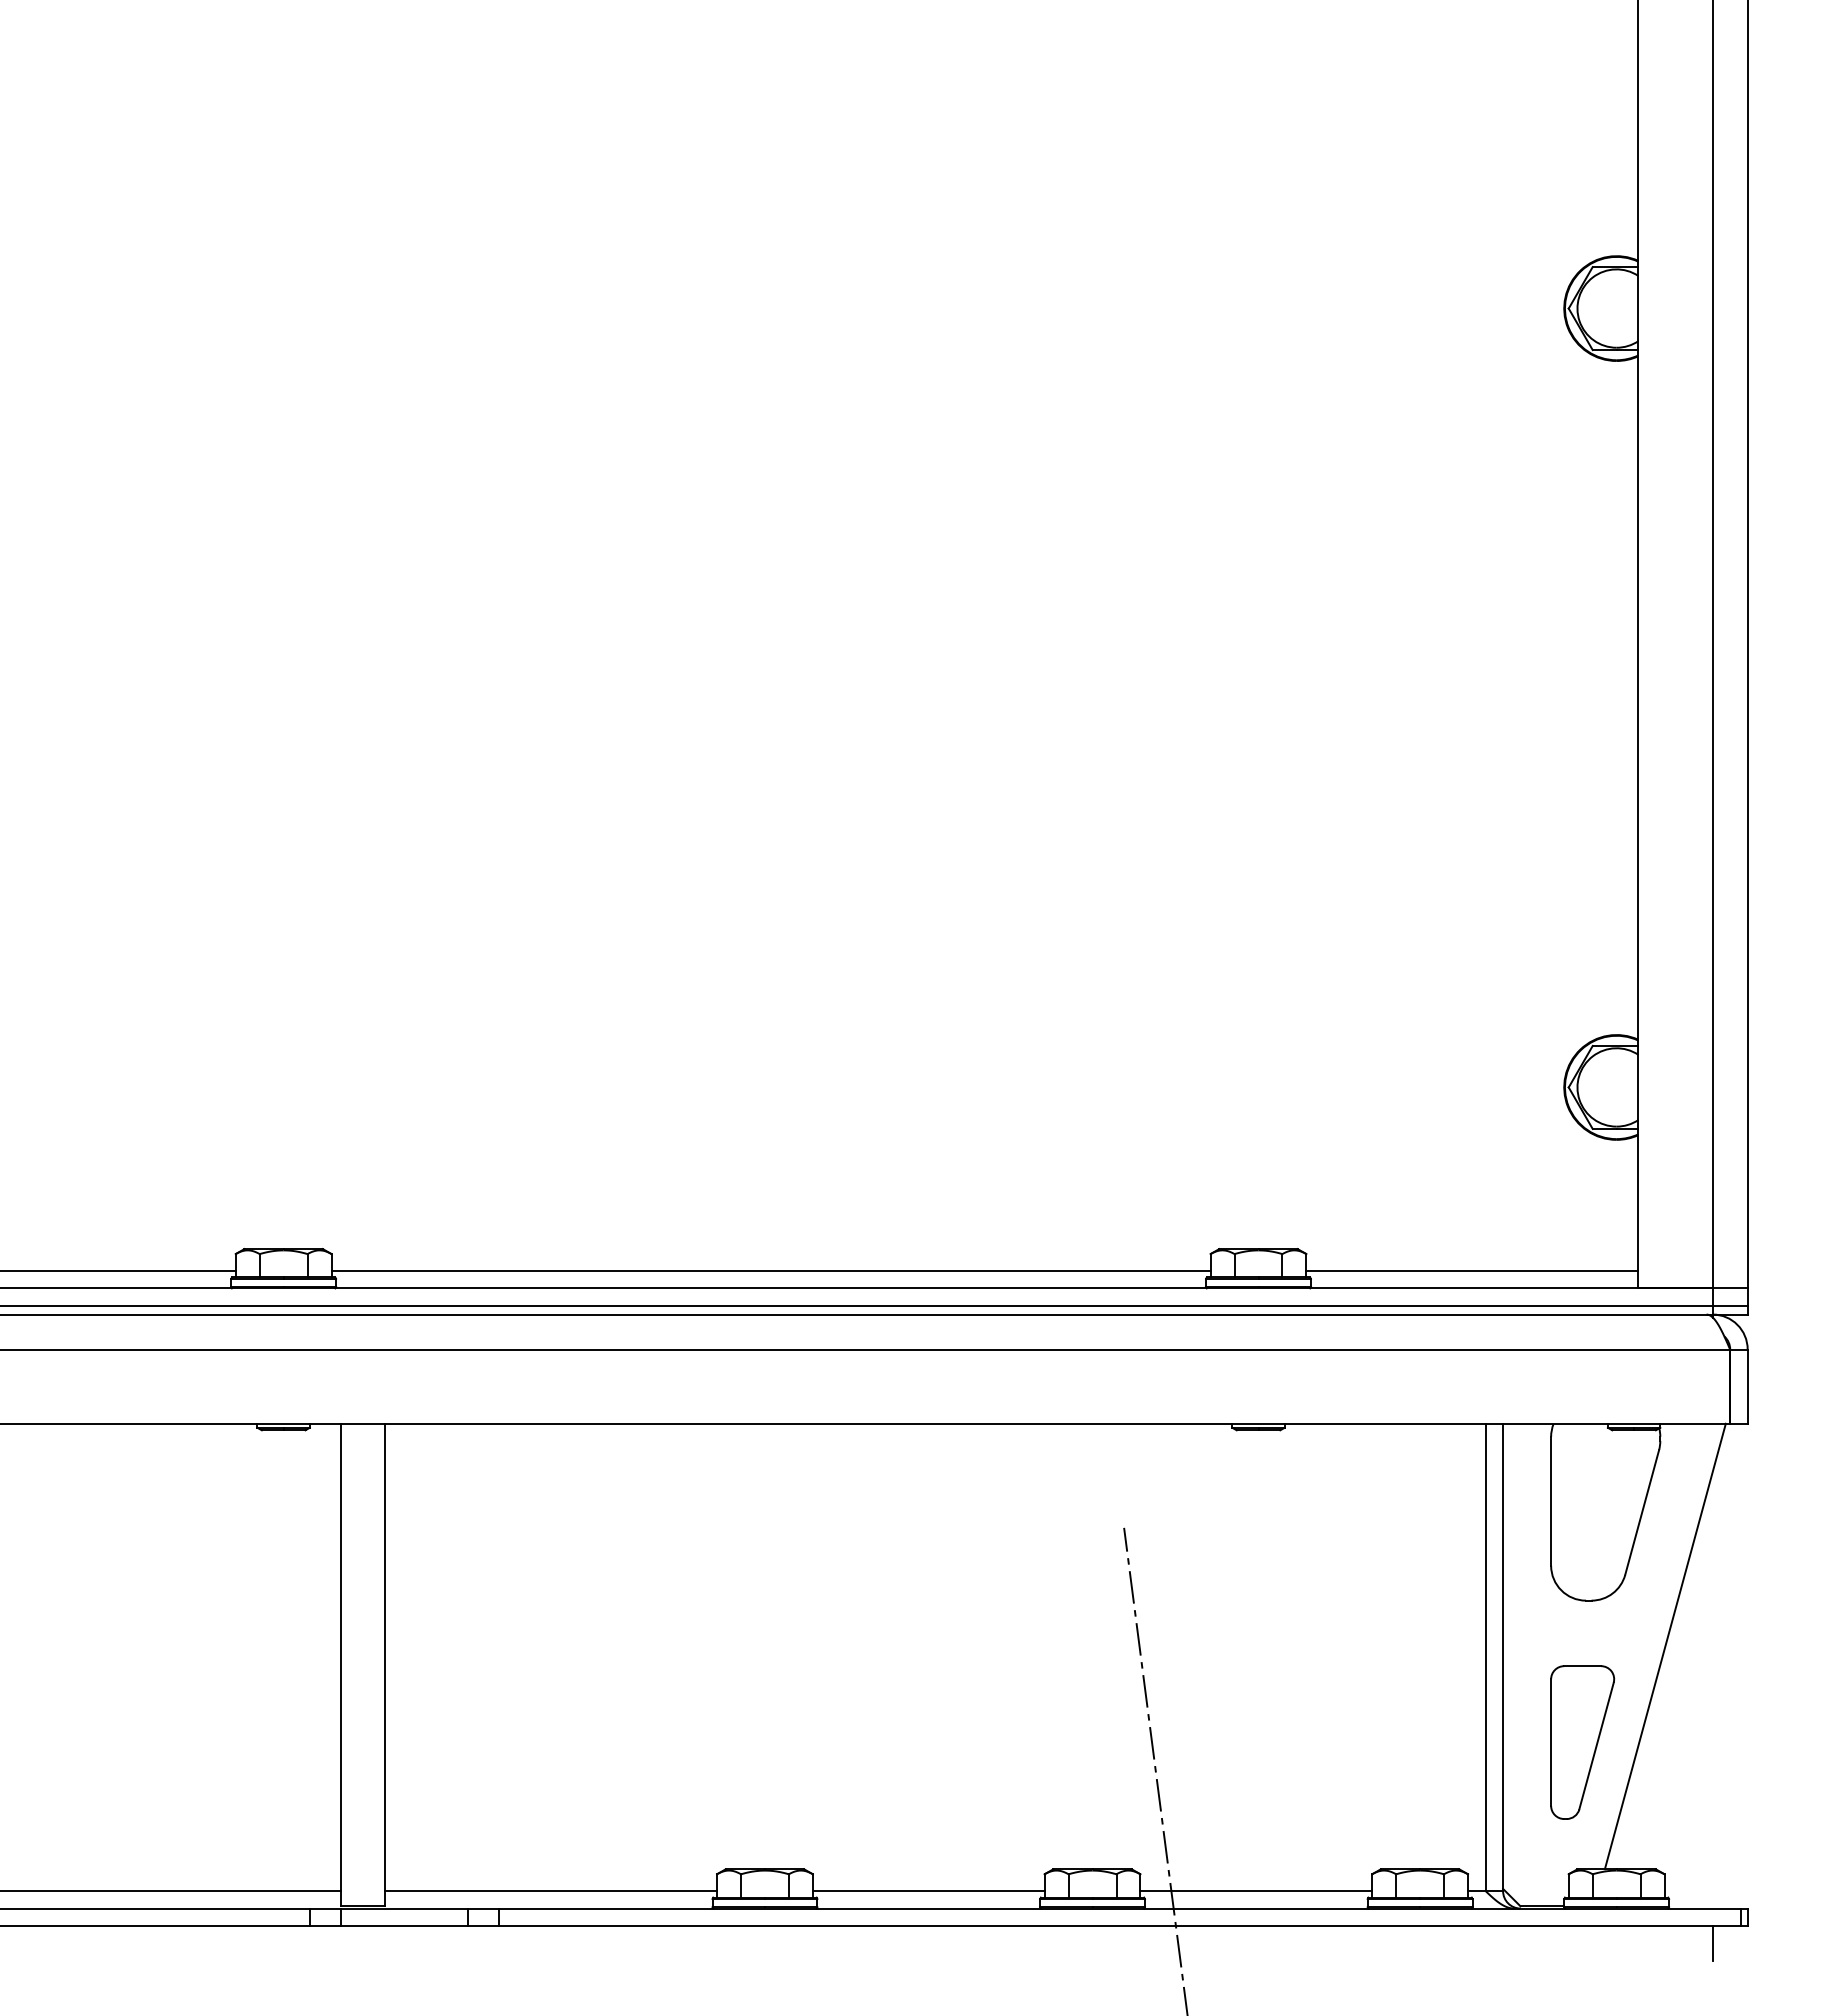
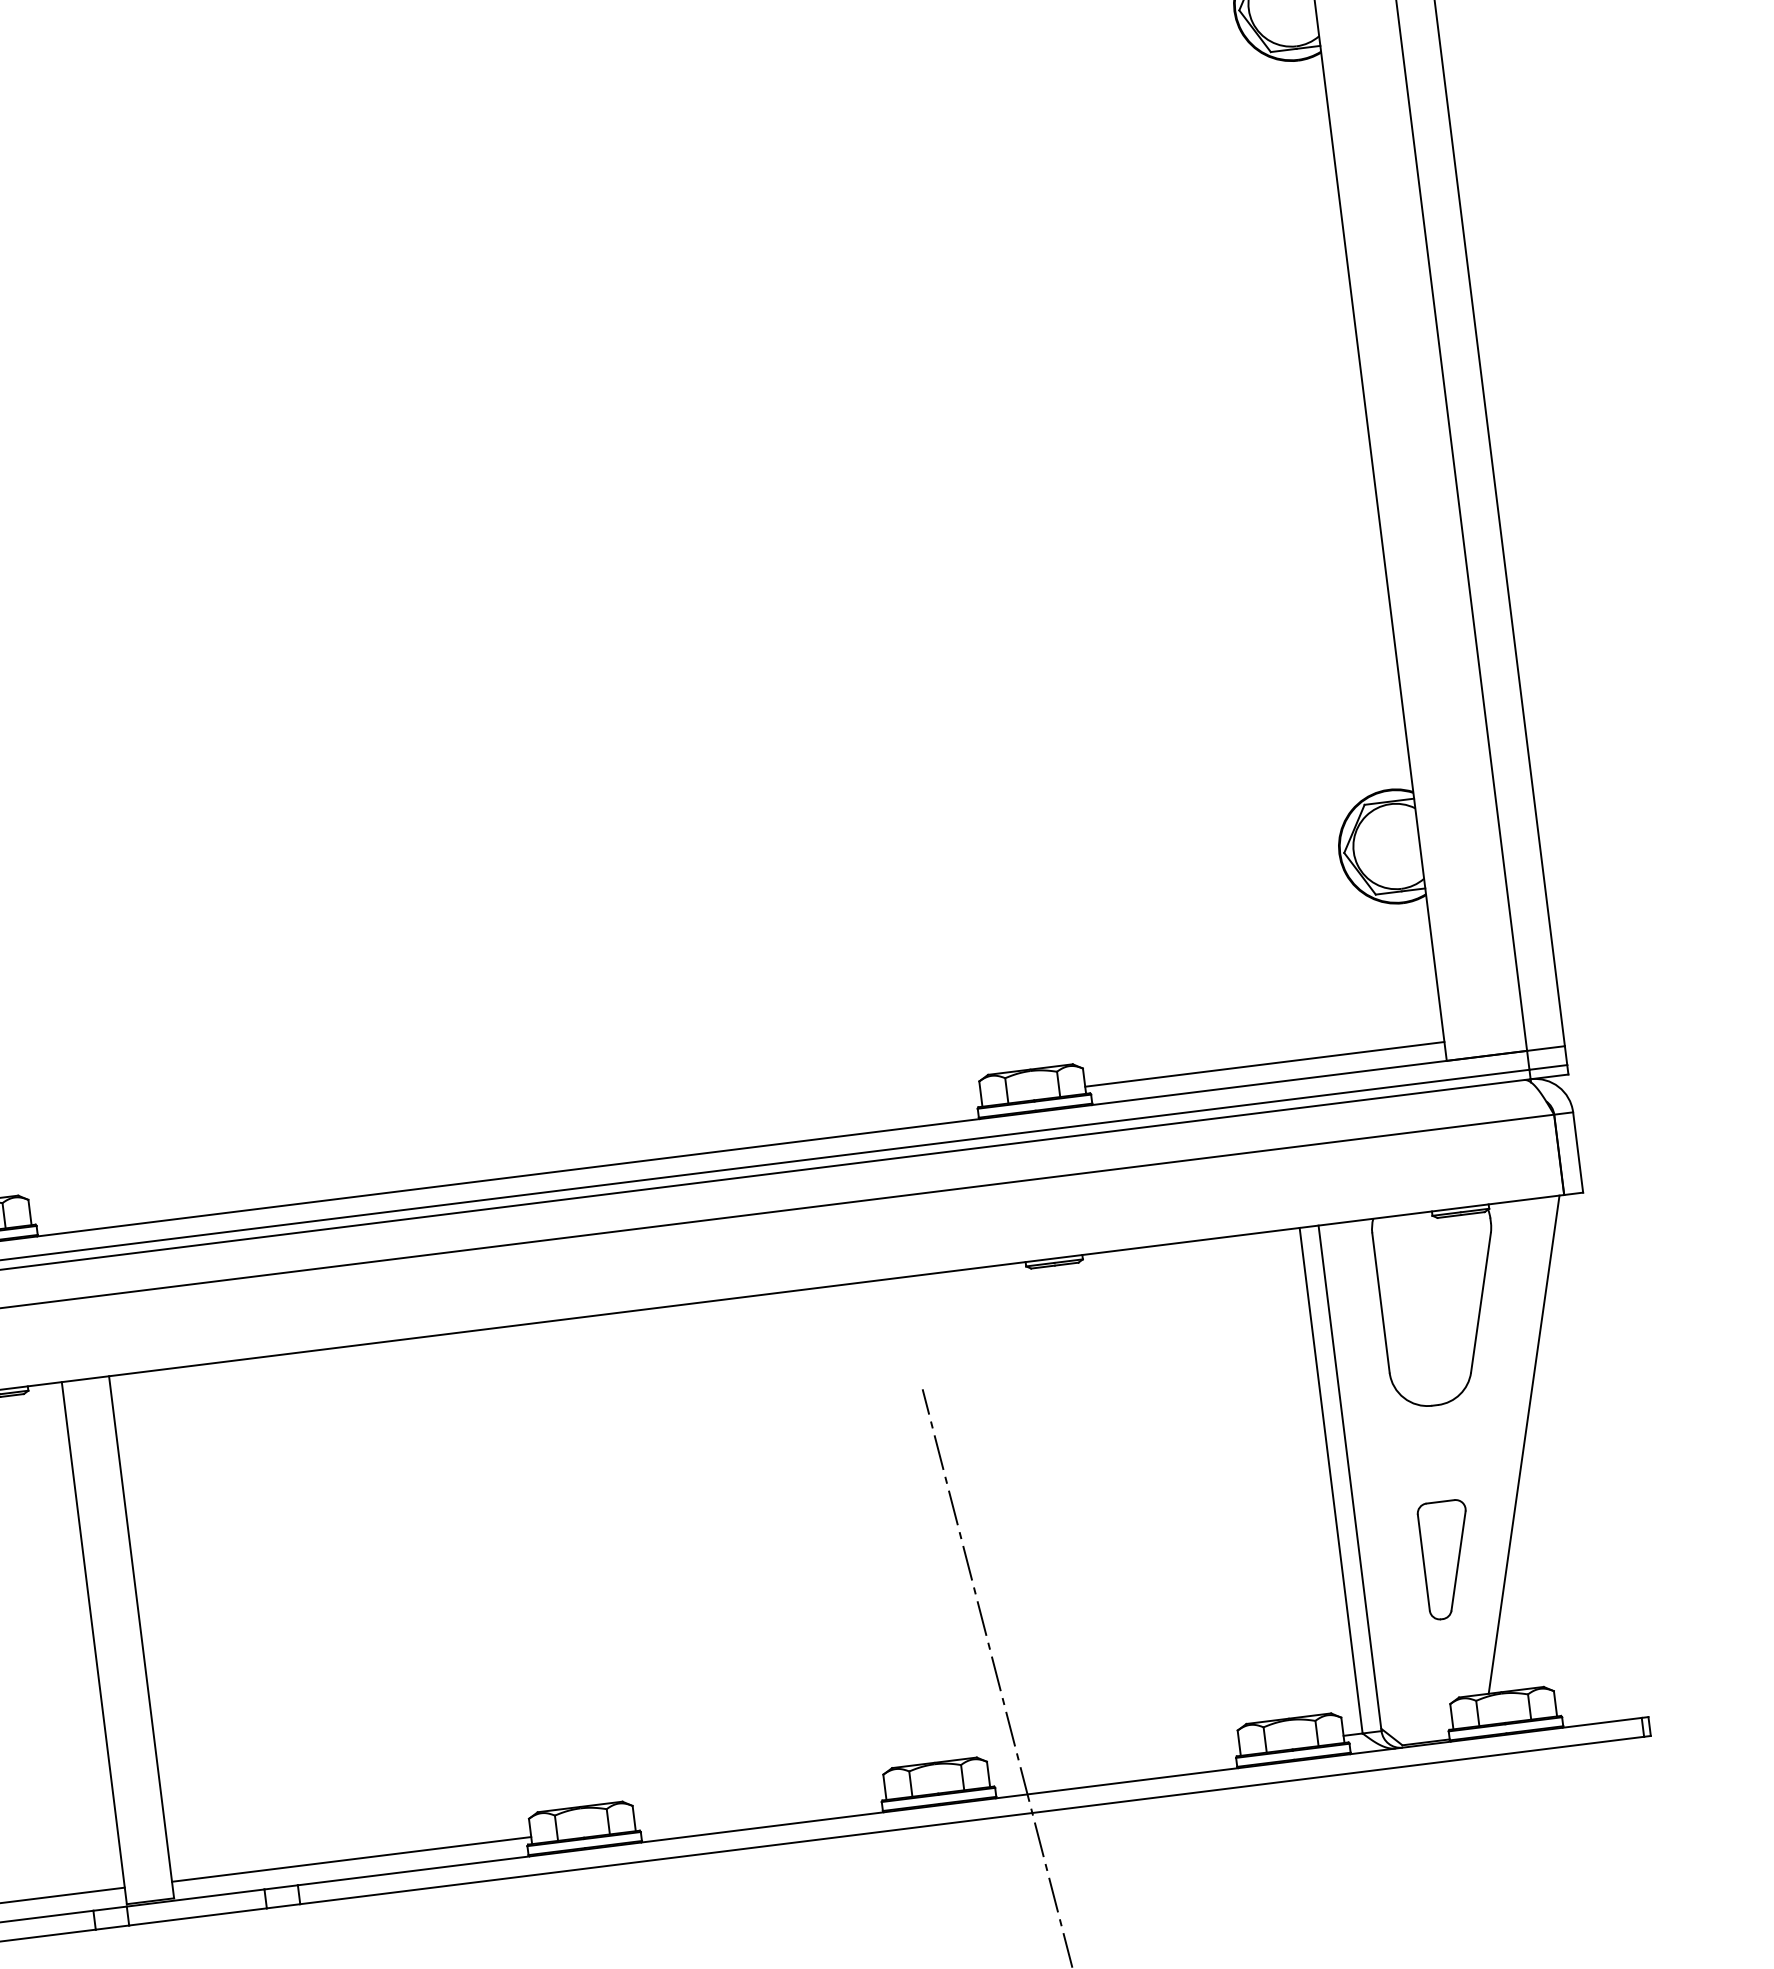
line: (770, 1270) -> (505, 1158), removed
part: (1582, 1742) -> (1447, 1559), size x0.7
line: (928, 1891) -> (760, 1808), removed
line: (1256, 1891) -> (1114, 1764), removed
line: (1712, 1943) -> (1615, 1759), removed

